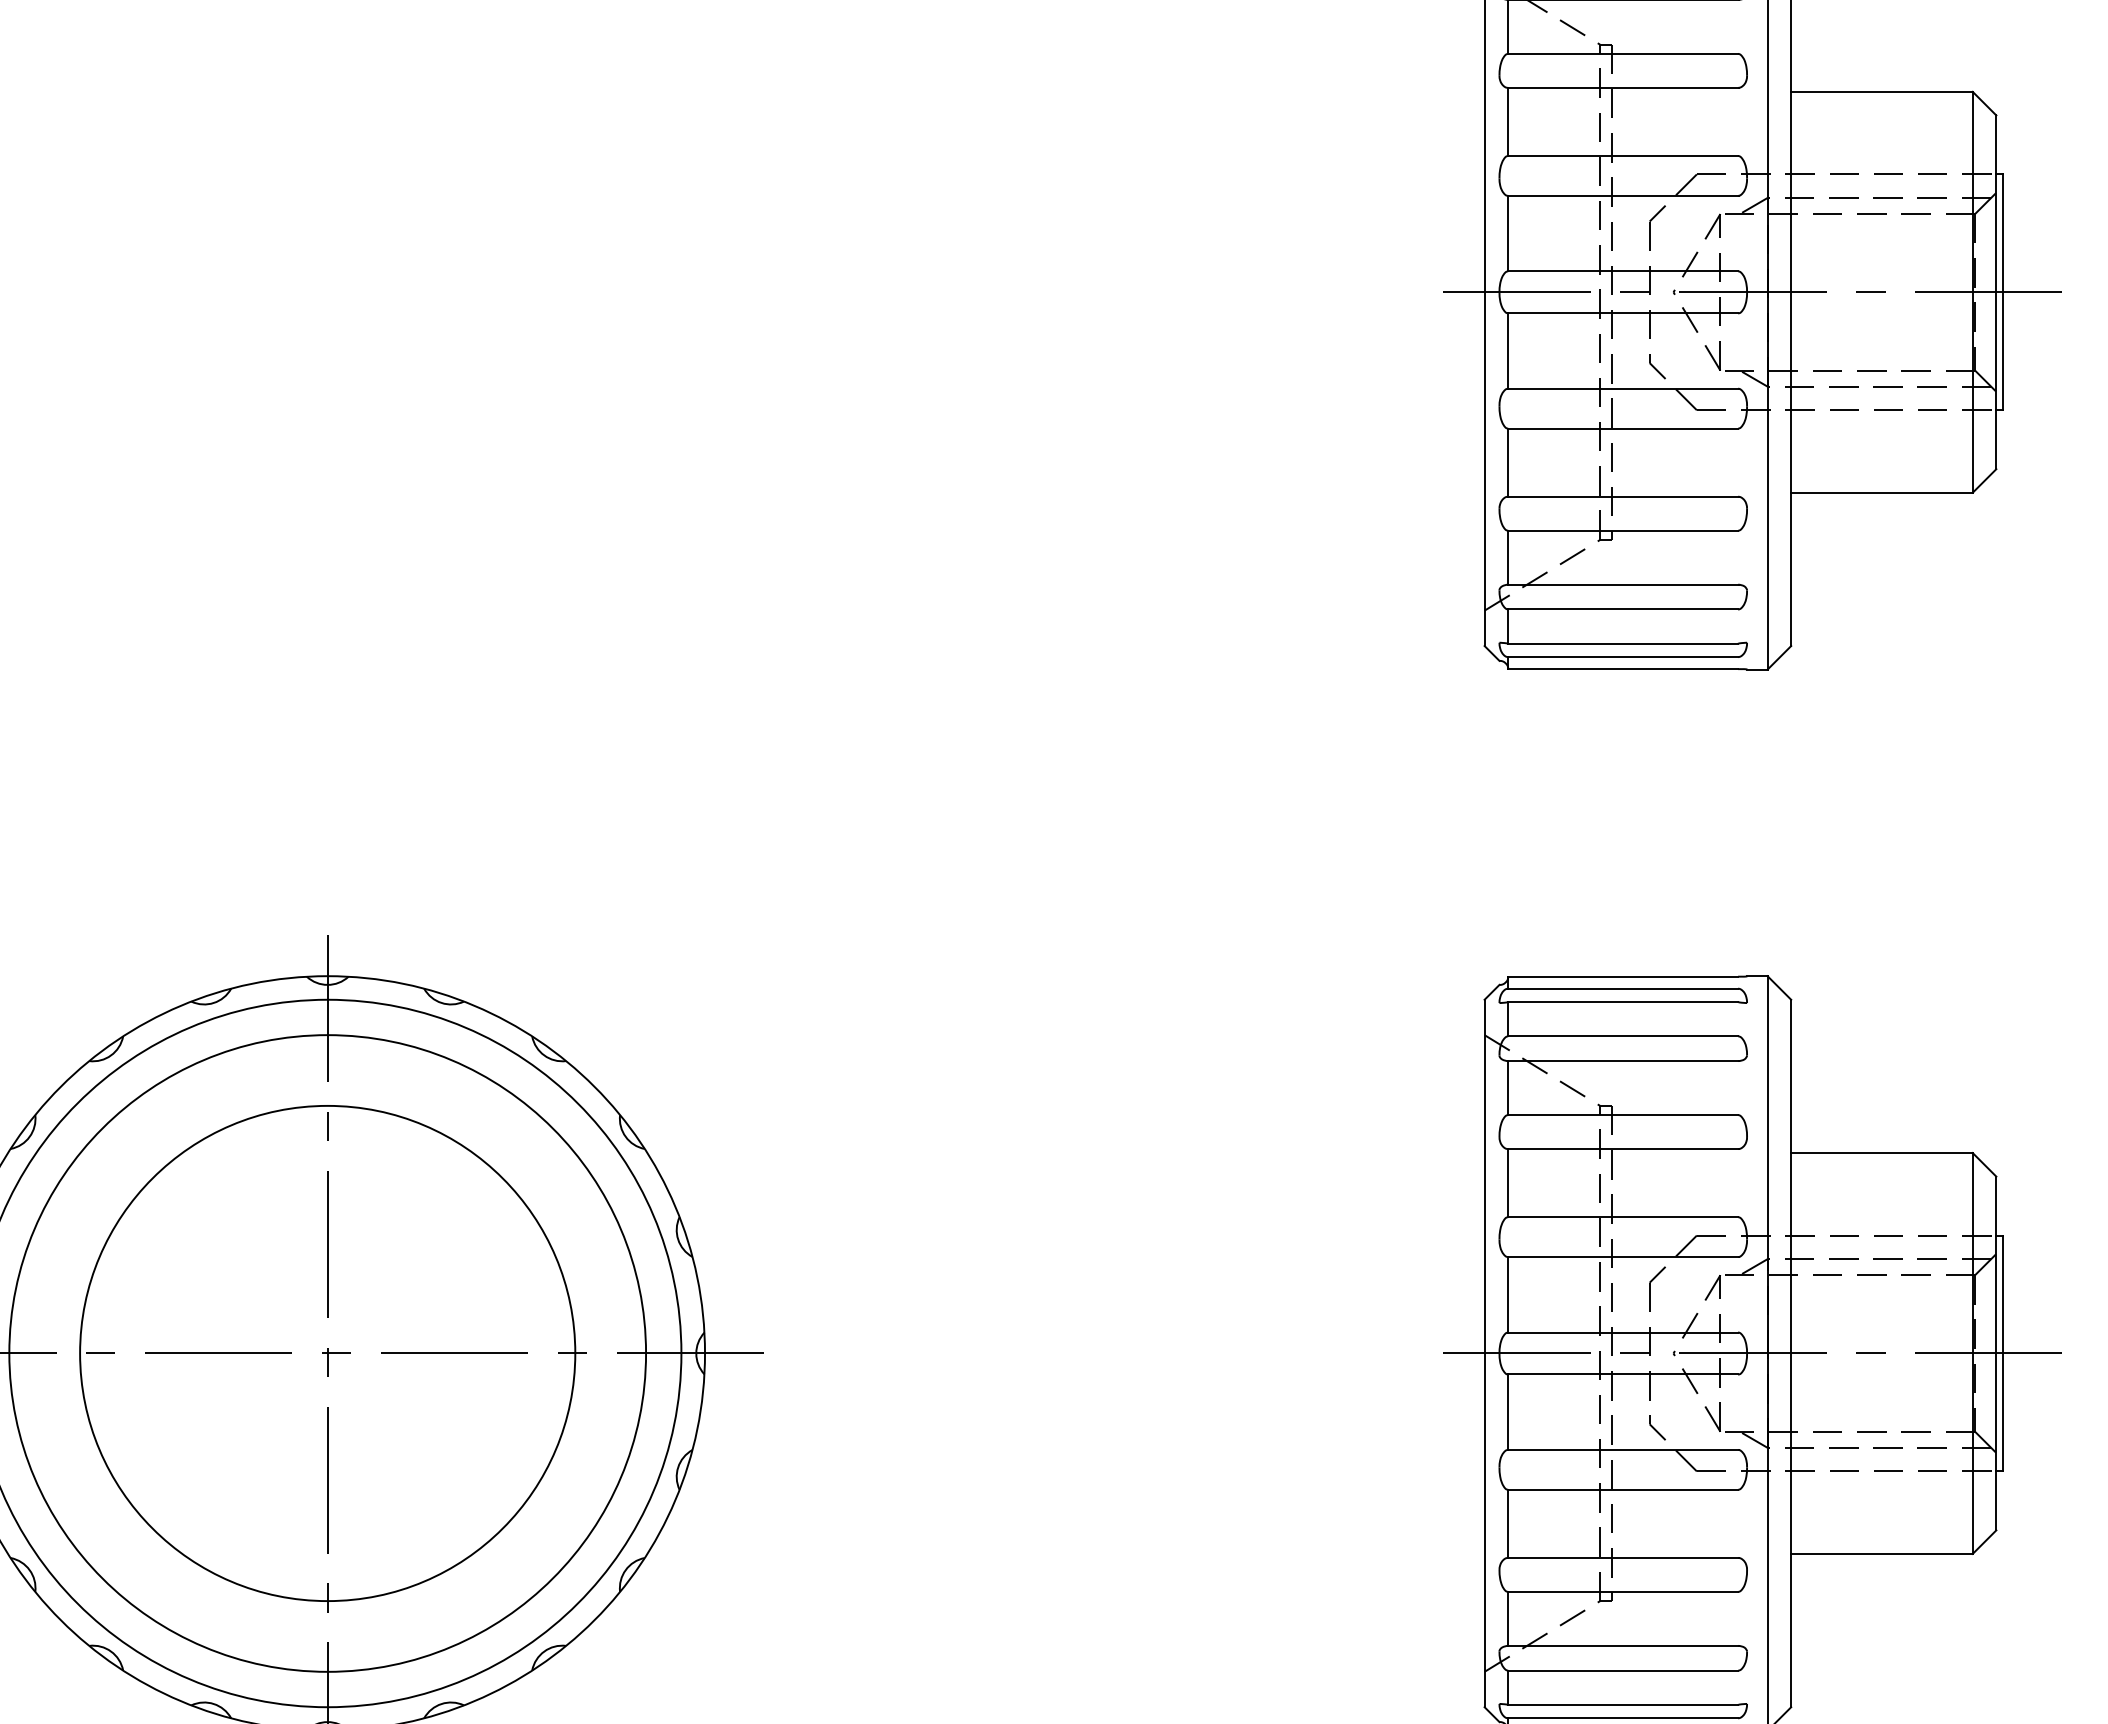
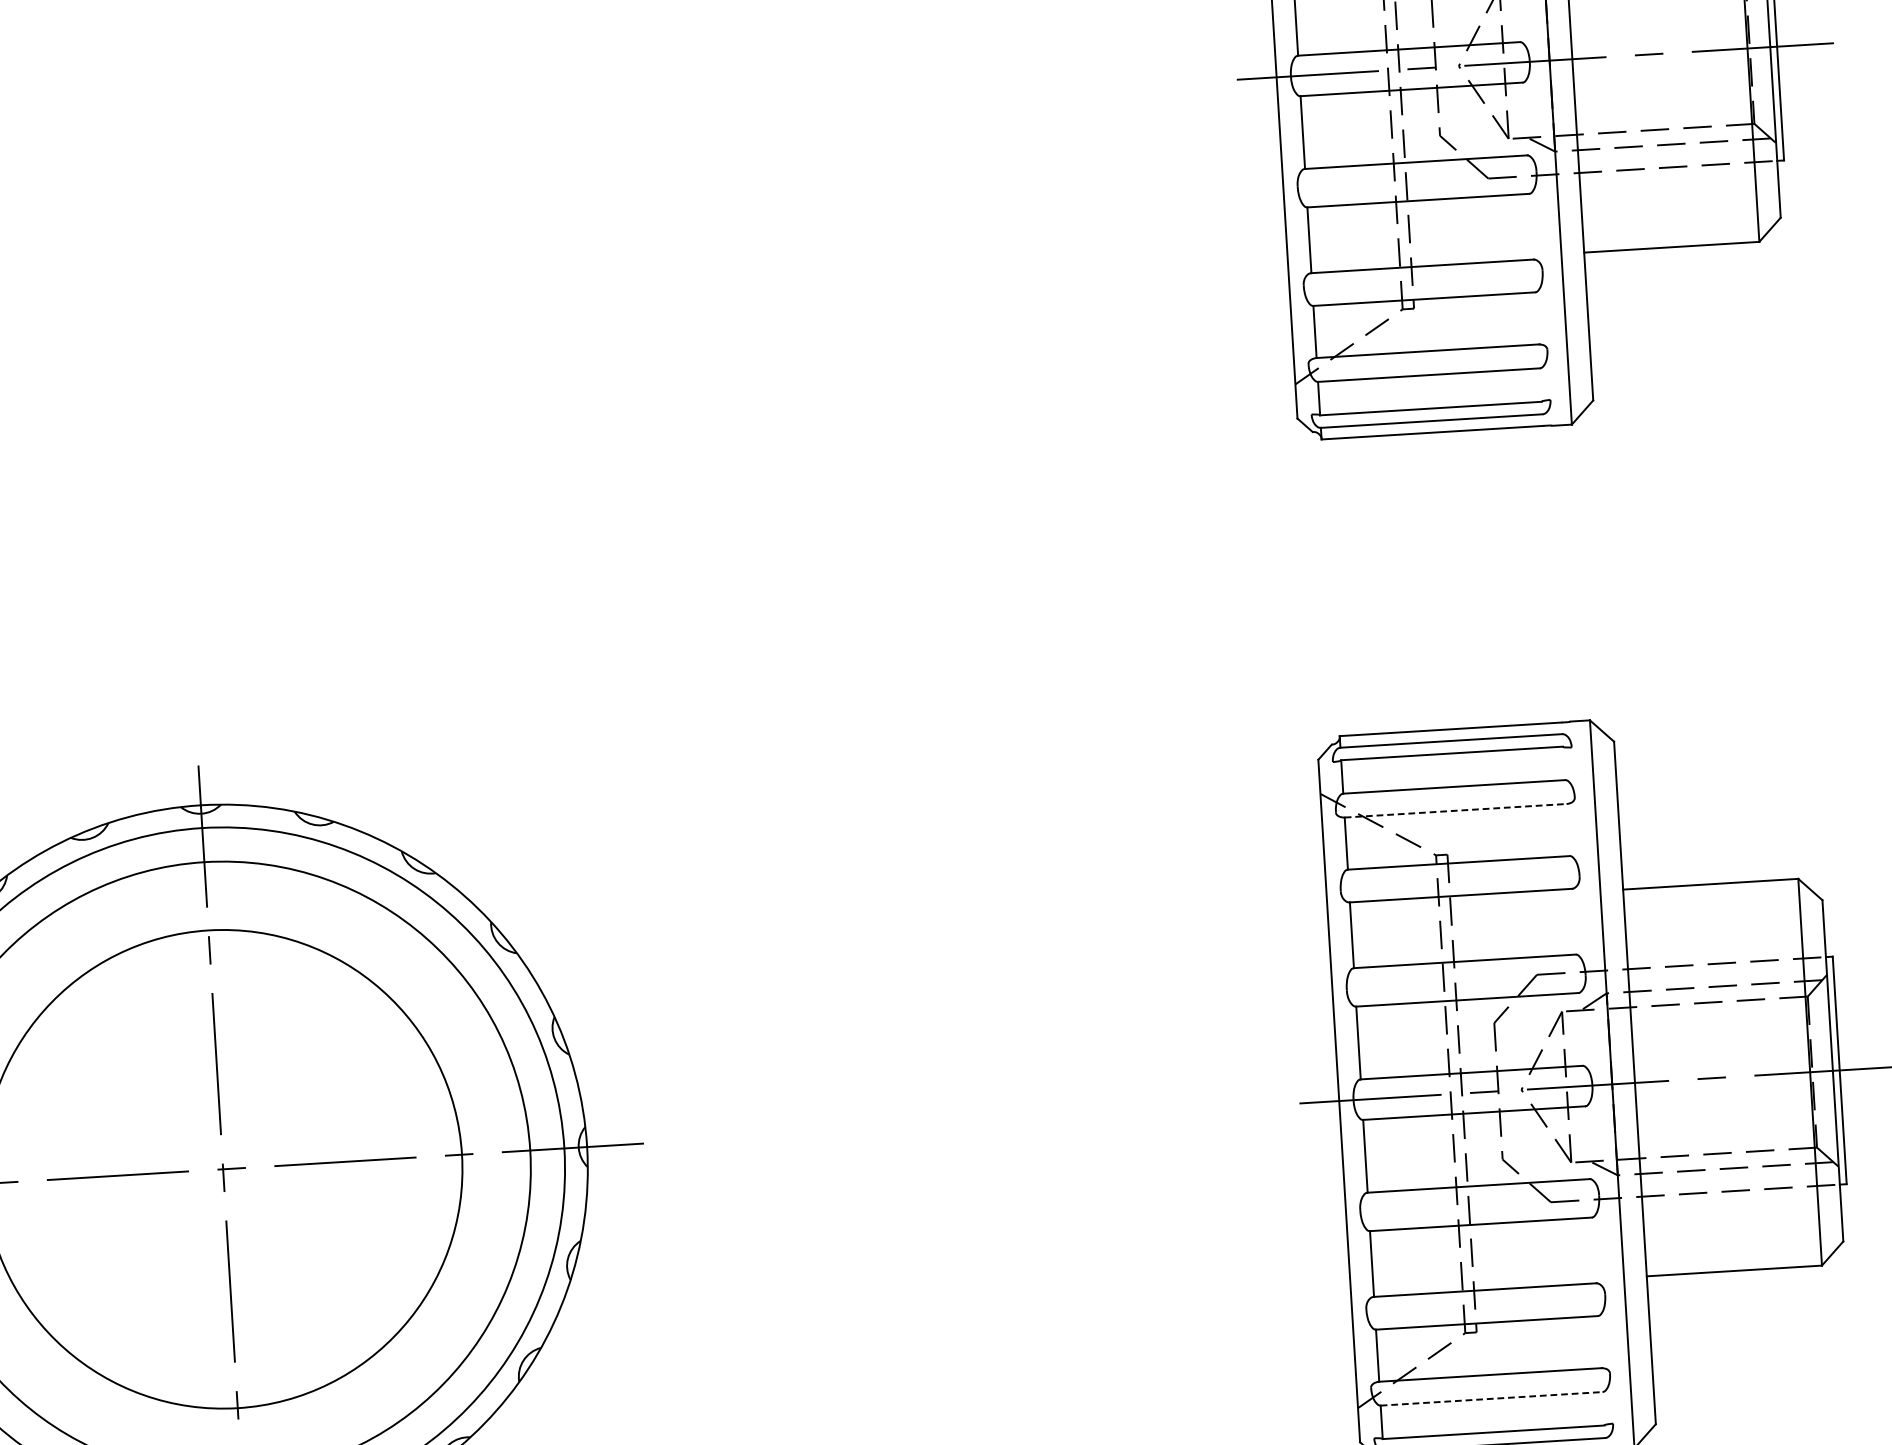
line: (1623, 1061) -> (1455, 811), solid -> dashed
line: (1623, 1670) -> (1491, 1398), solid -> dashed

